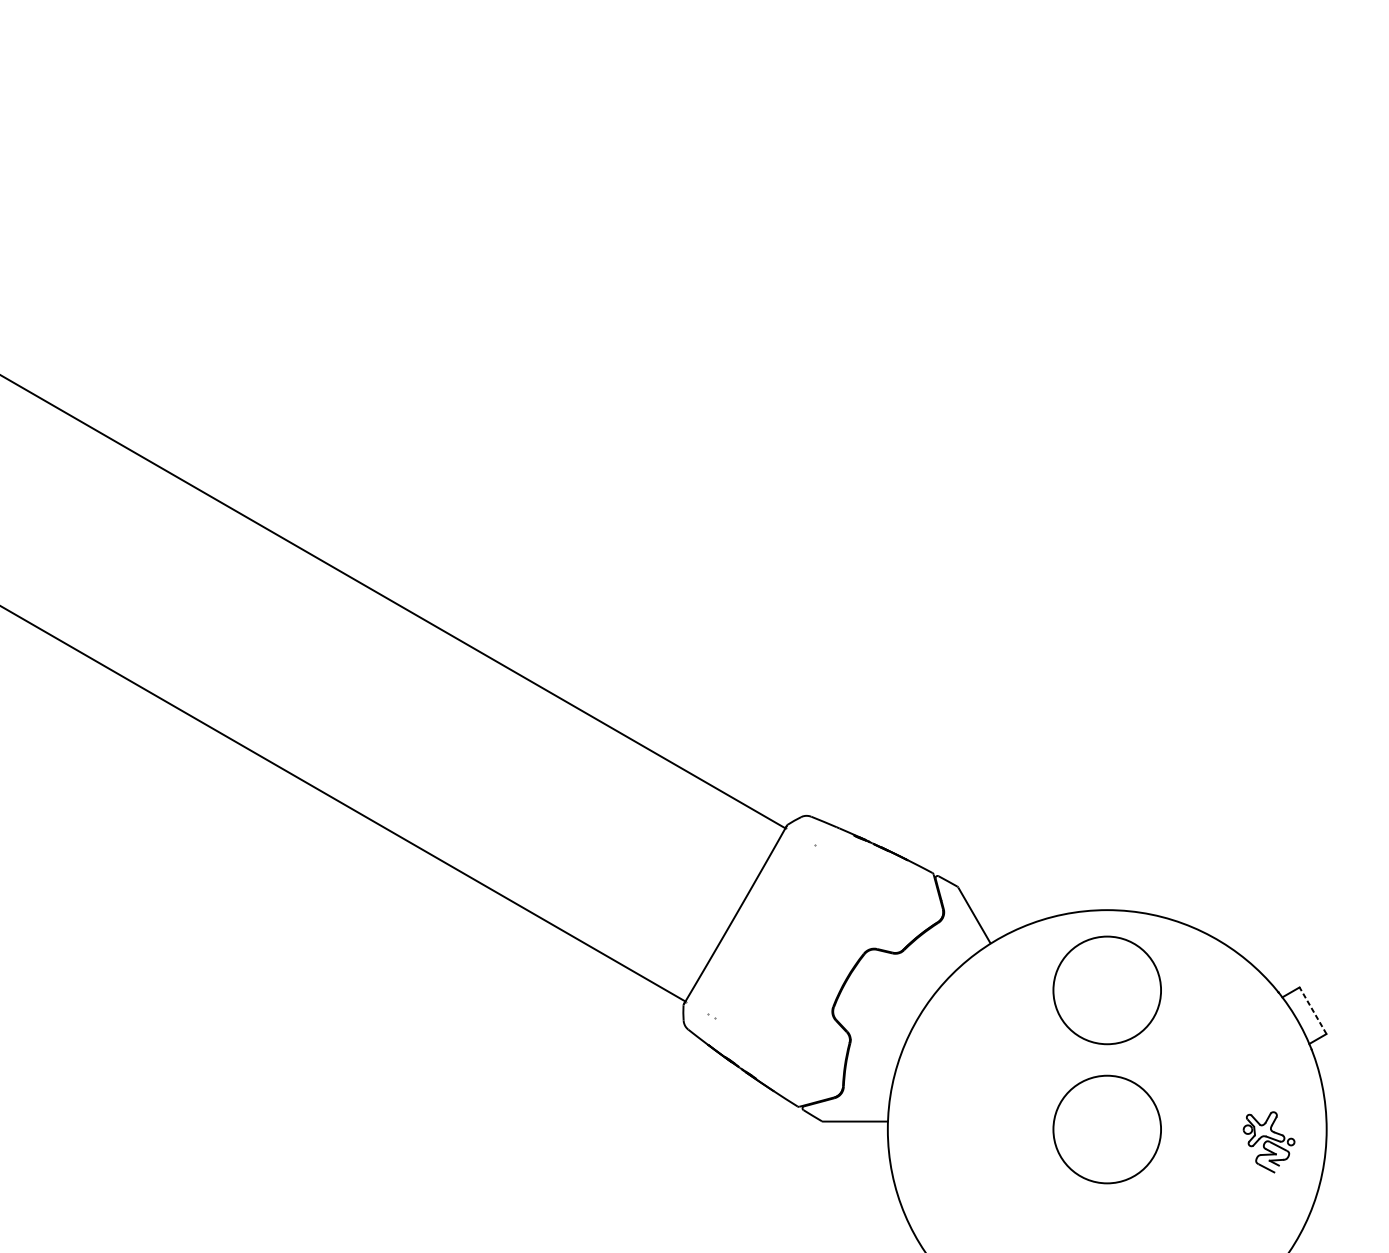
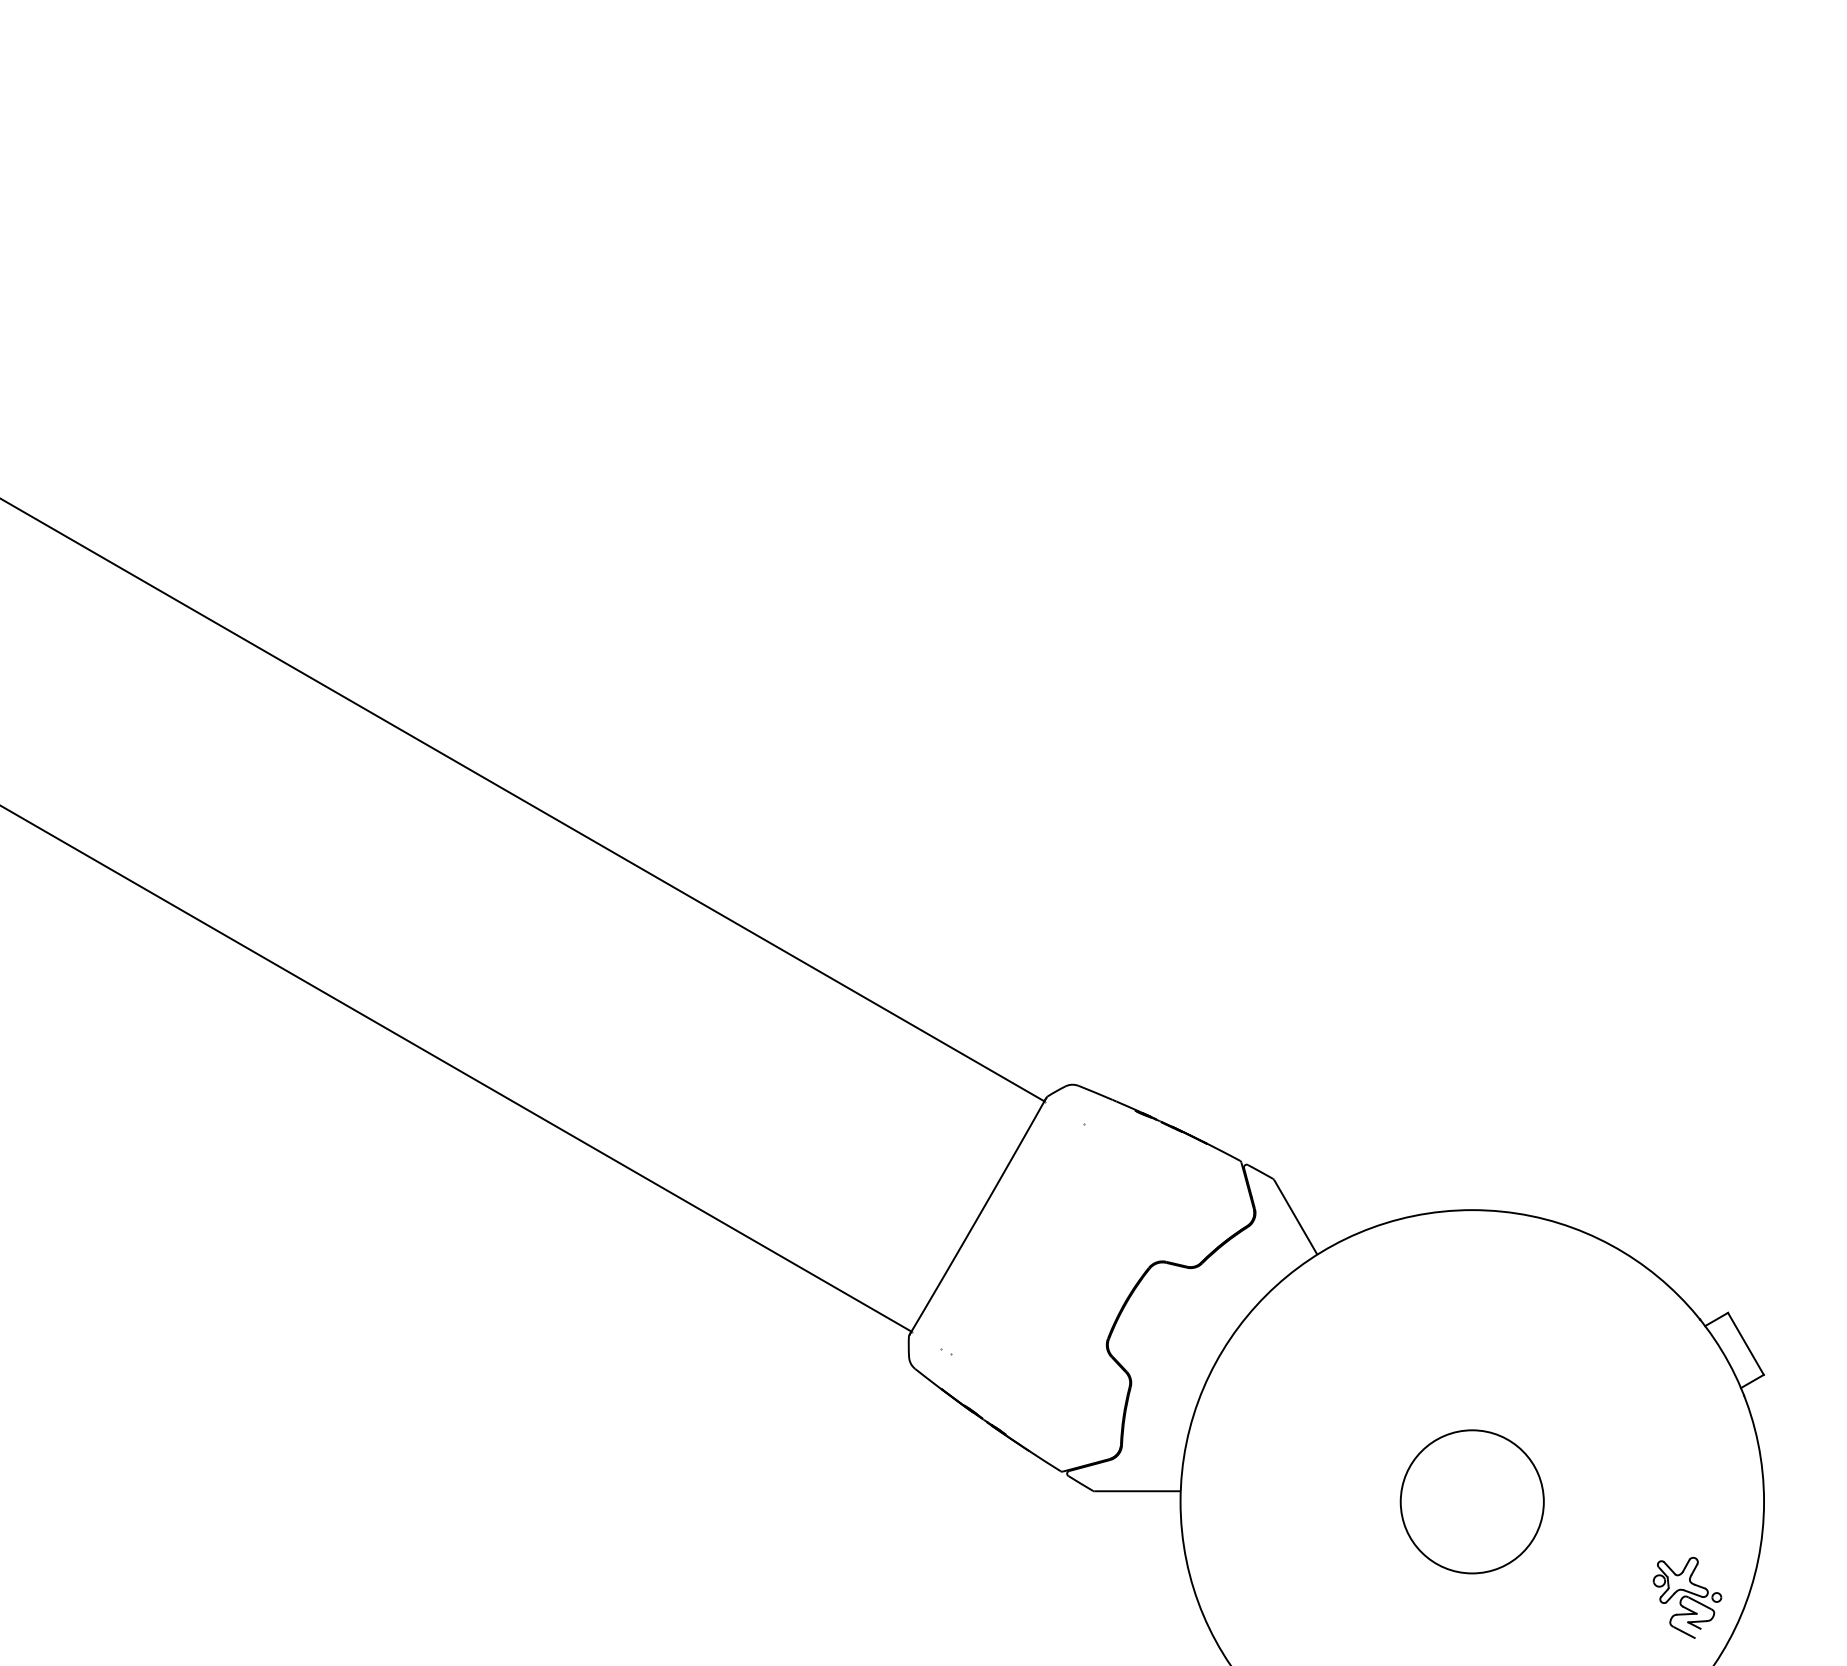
circle: (1106, 990) -> (1471, 1316), removed
line: (1312, 1010) -> (1745, 1343), dashed -> solid
part: (1269, 1142) -> (1687, 1597), moved

